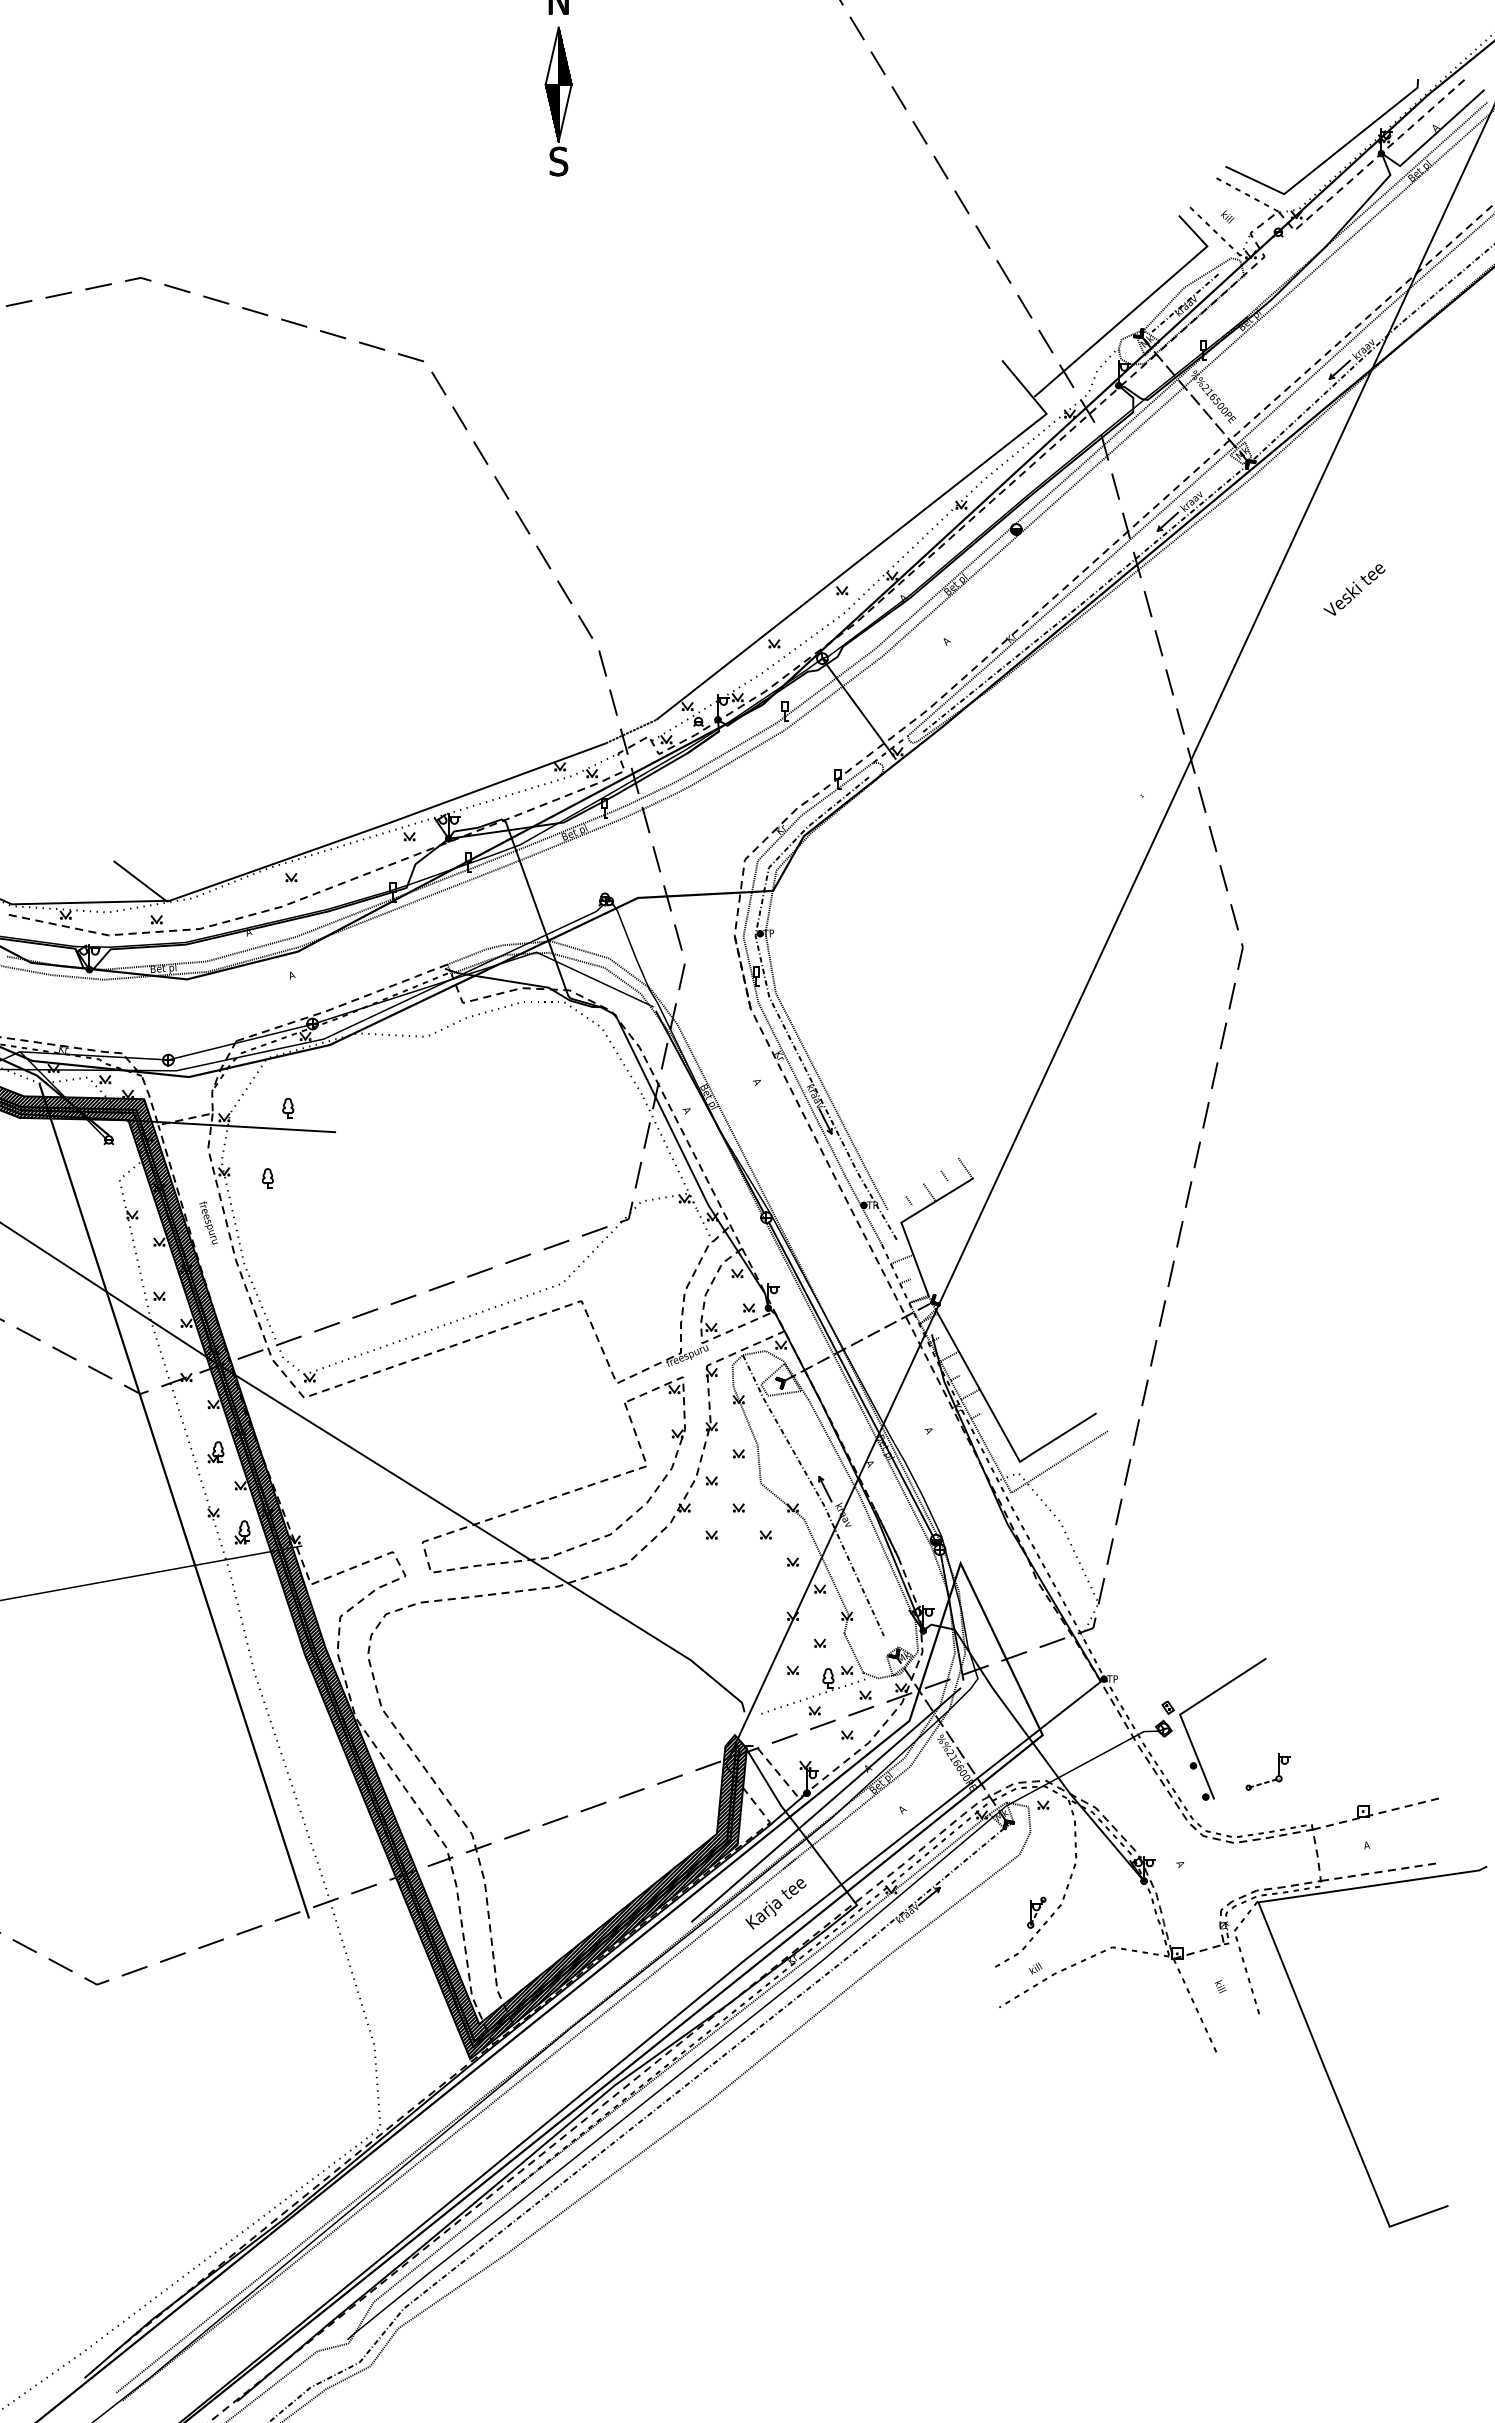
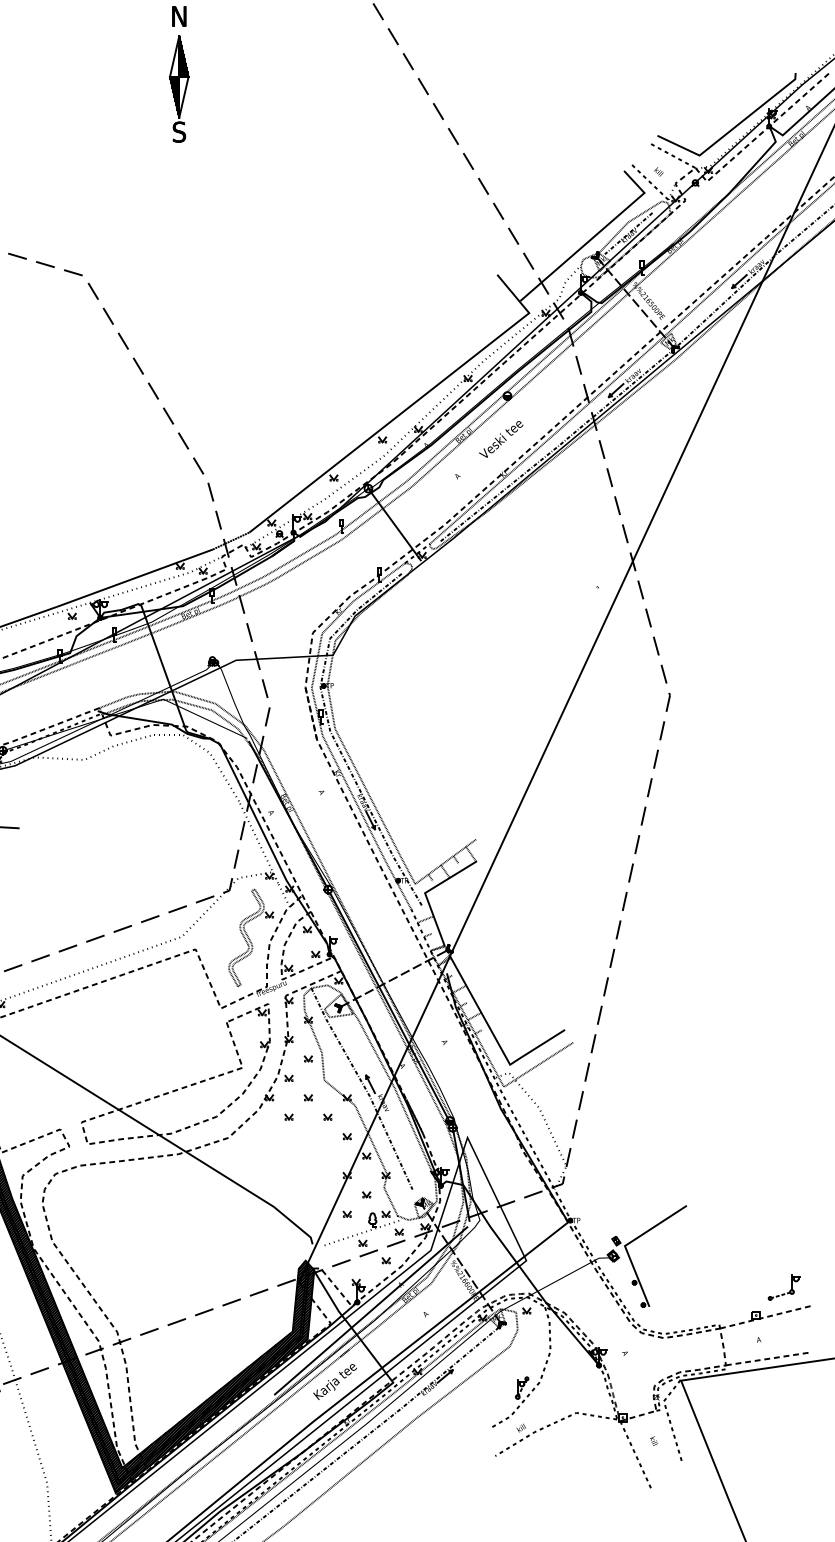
text: (1354, 589) -> (501, 439), moved
line: (929, 1178) -> (445, 861), added
part: (658, 1284) -> (250, 937), added
part: (1272, 1779) -> (787, 1292), moved

